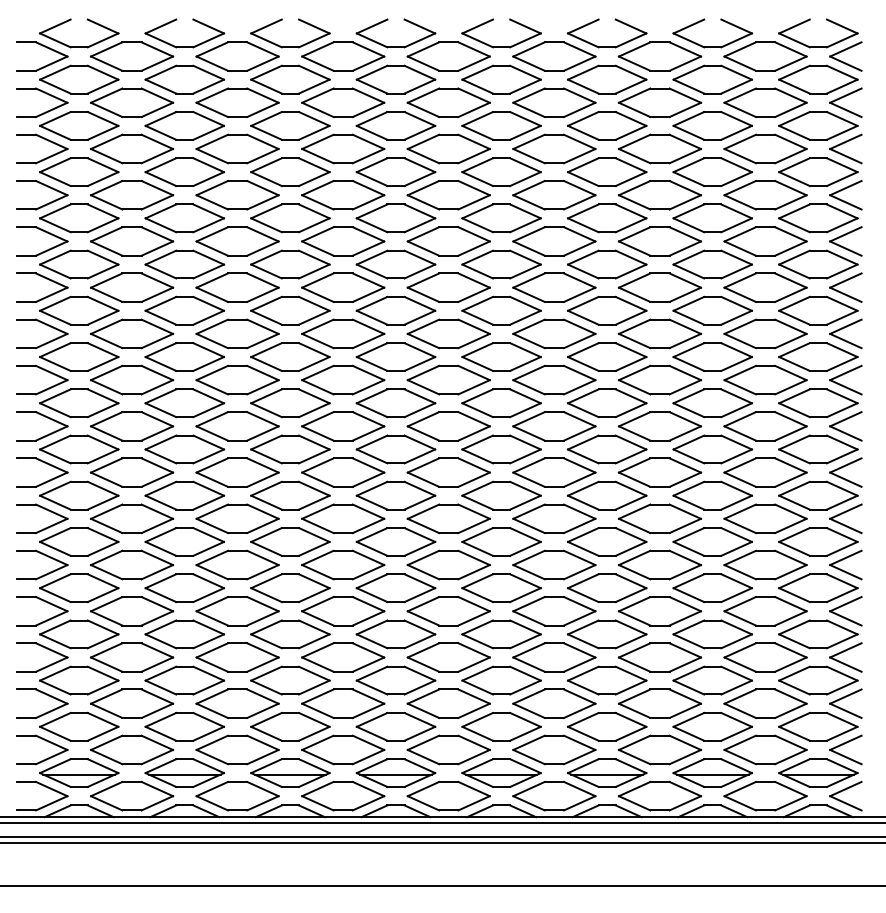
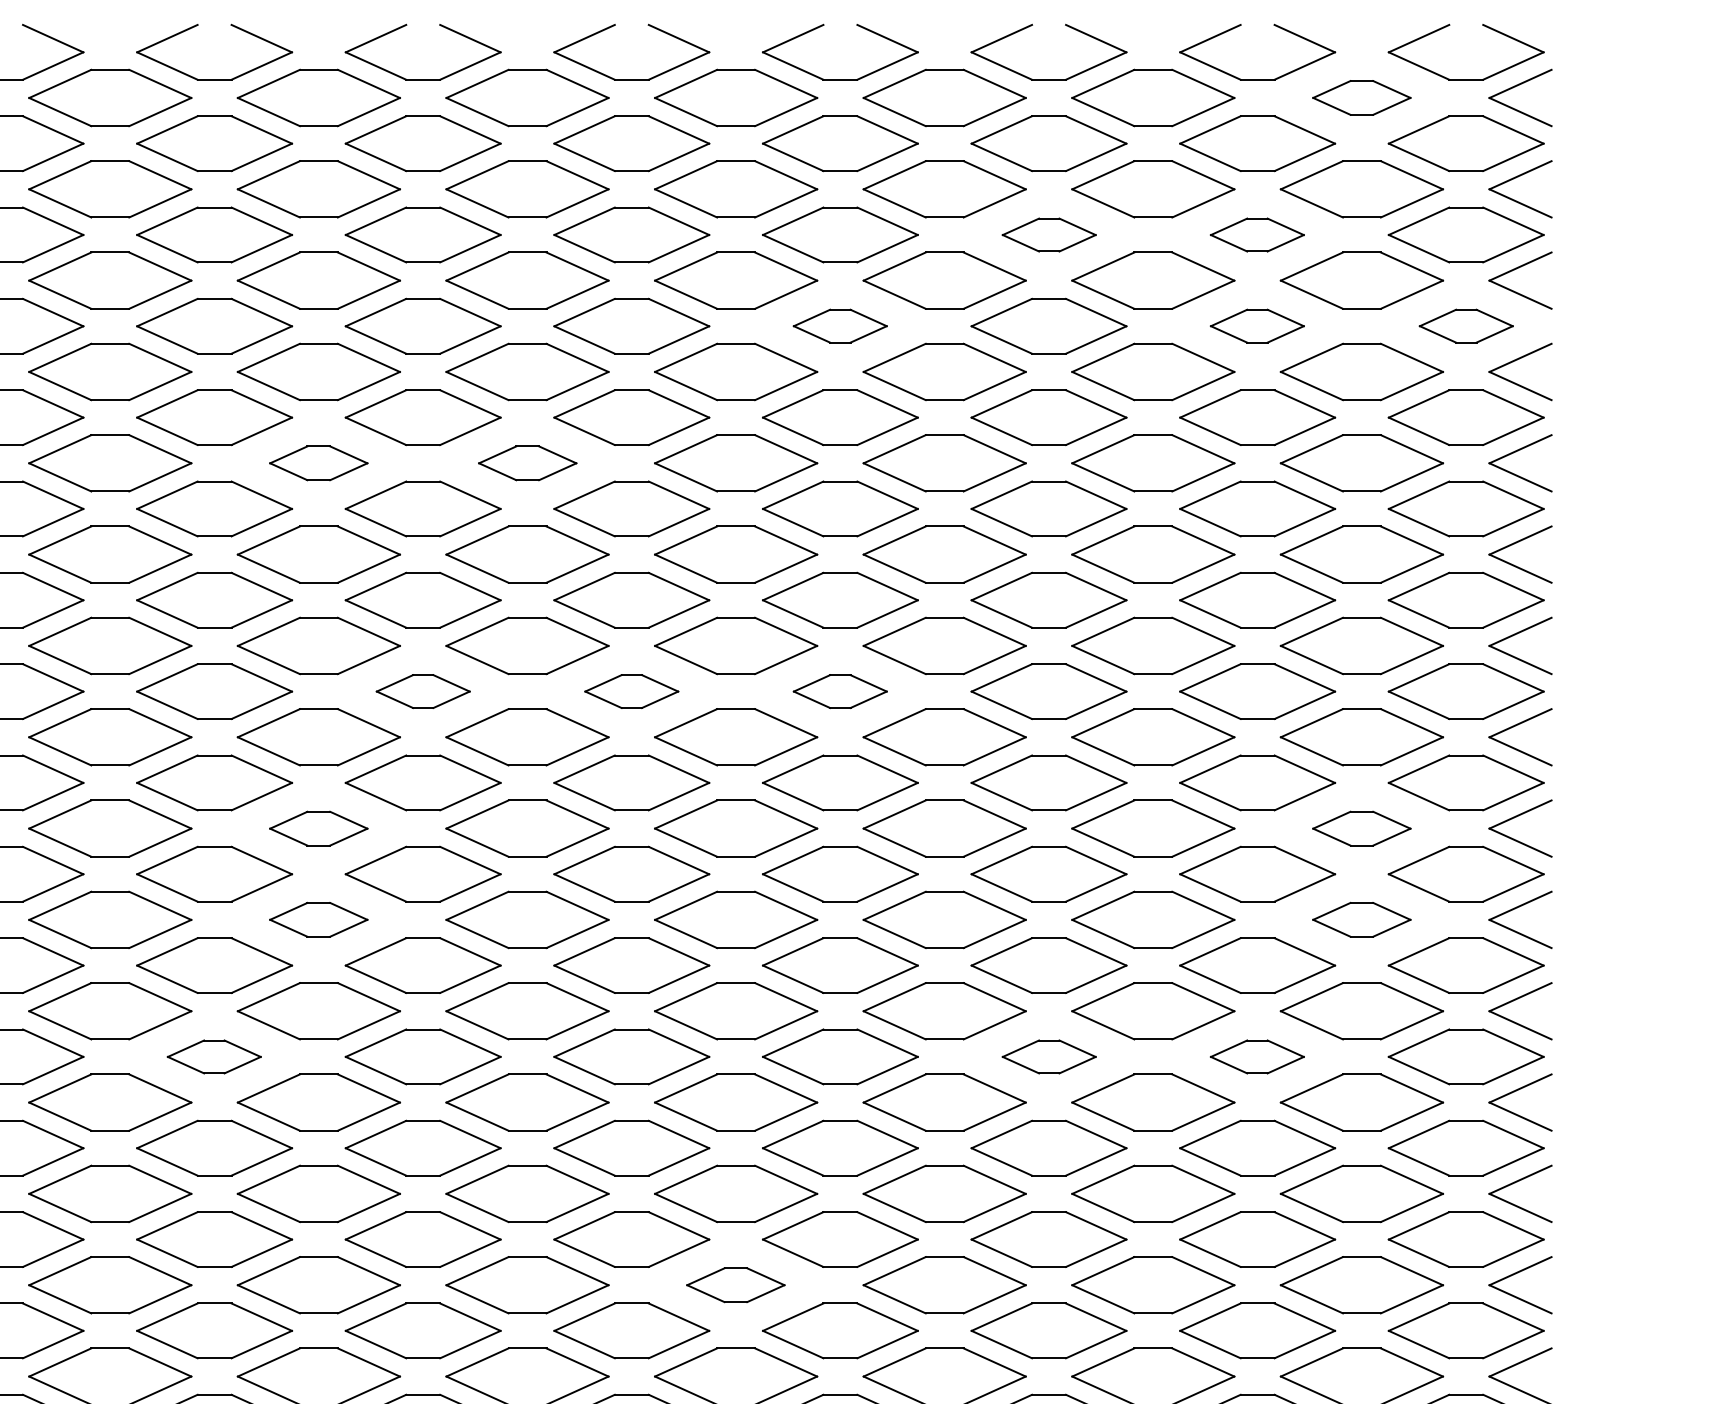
part: (765, 56) -> (1361, 97), size x0.6
part: (607, 125) -> (1049, 234), size x0.6
part: (712, 125) -> (1257, 234), size x0.6
part: (501, 171) -> (840, 325), size x0.6
part: (712, 171) -> (1257, 325), size x0.6
part: (818, 171) -> (1466, 325), size x0.6
part: (237, 241) -> (318, 463), size x0.6
part: (343, 241) -> (528, 463), size x0.6
part: (290, 356) -> (423, 690), size x0.6
part: (395, 356) -> (630, 690), size x0.6
part: (501, 356) -> (840, 690), size x0.6
part: (237, 426) -> (318, 828), size x0.6
part: (765, 426) -> (1361, 828), size x0.6
part: (237, 472) -> (318, 919), size x0.6
part: (765, 472) -> (1361, 919), size x0.6
part: (184, 541) -> (213, 1056), size x0.6
part: (607, 541) -> (1049, 1056), size x0.6
part: (712, 541) -> (1257, 1056), size x0.6
part: (448, 657) -> (735, 1285), size x0.6

